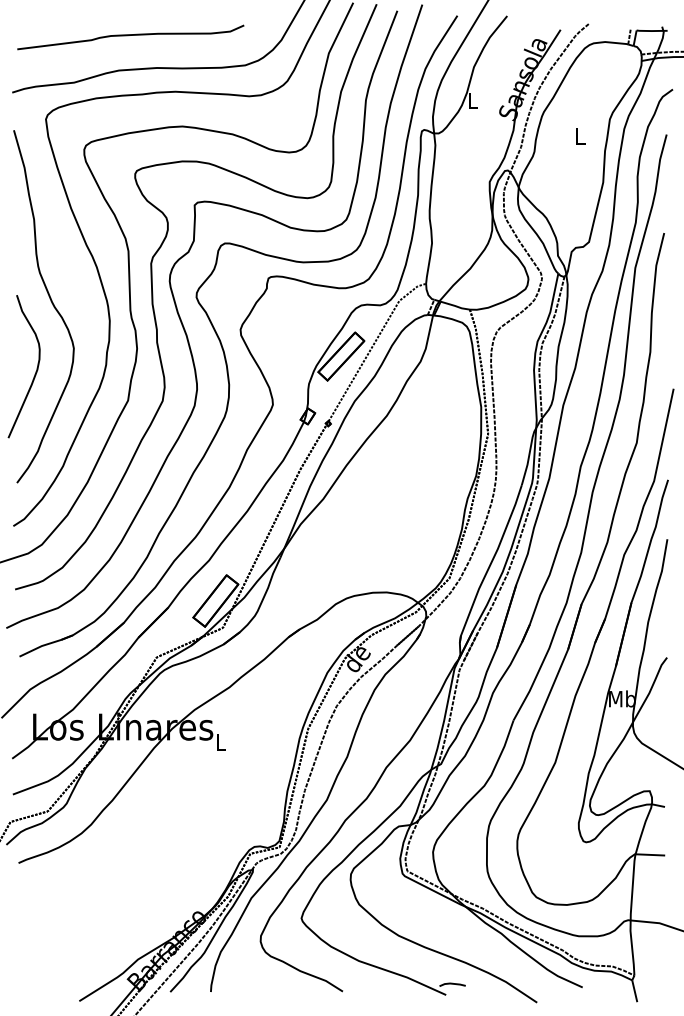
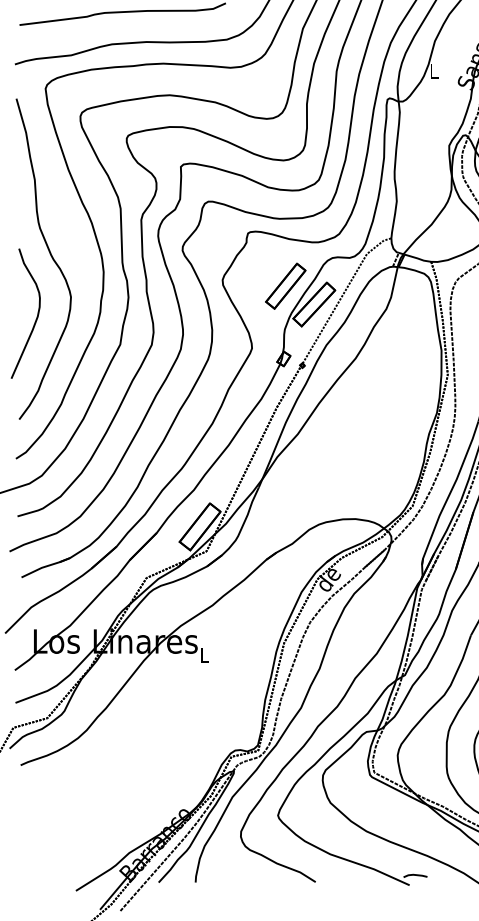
part: (309, 336) -> (285, 286), added

